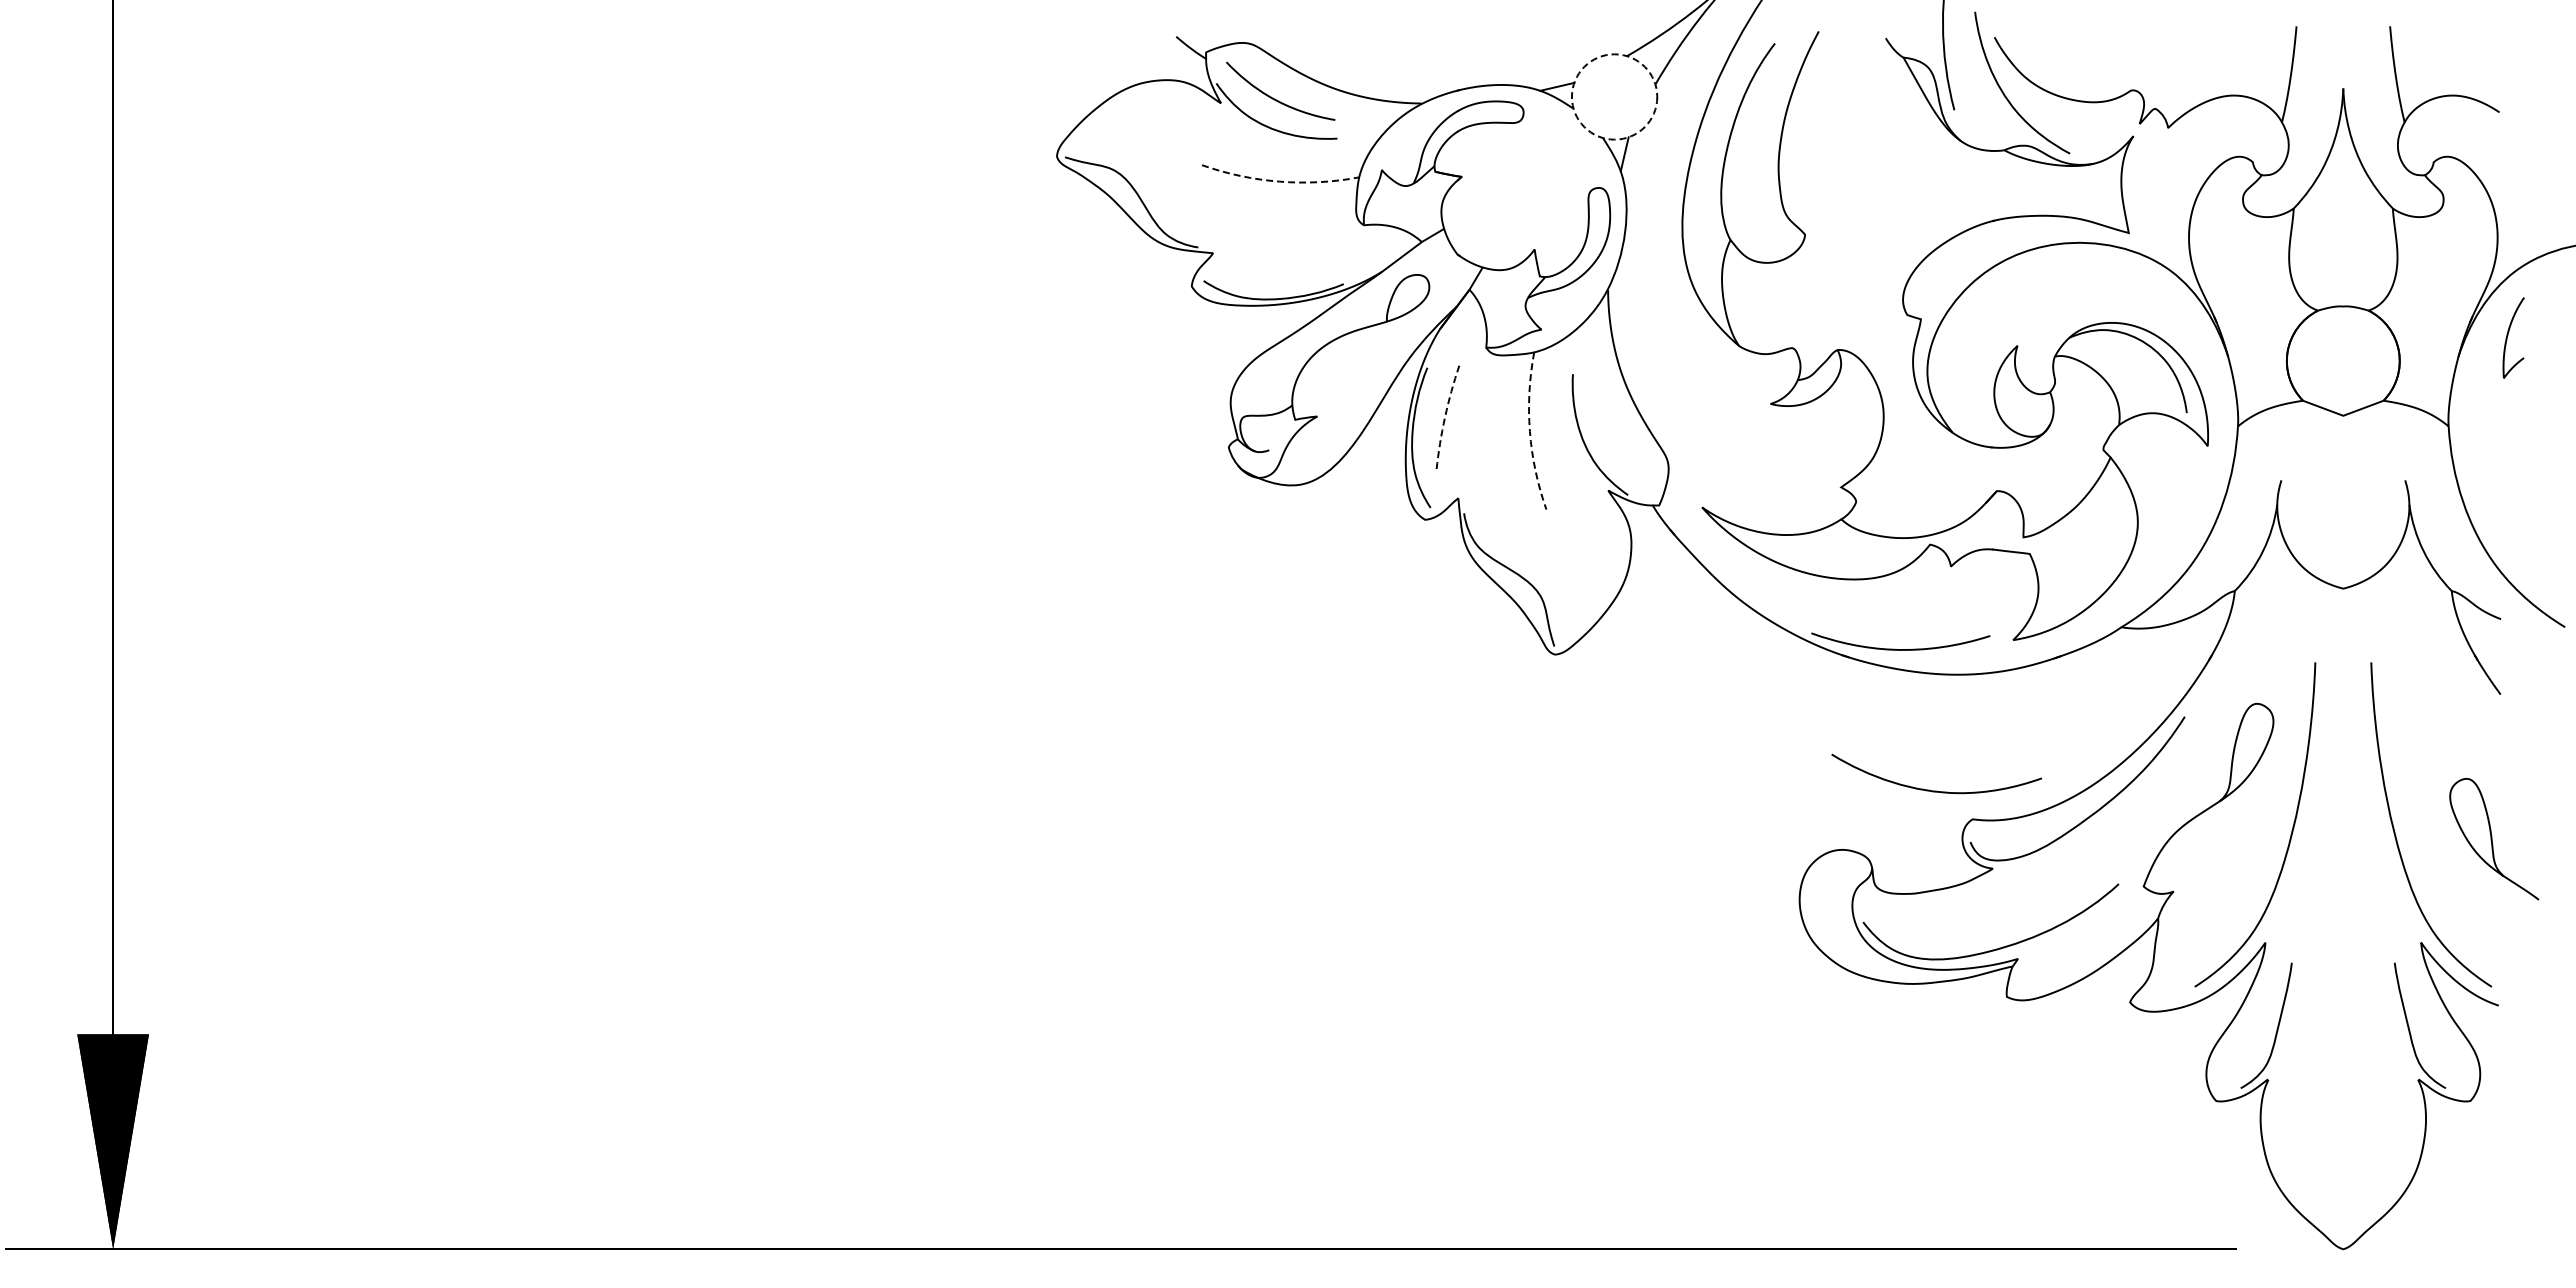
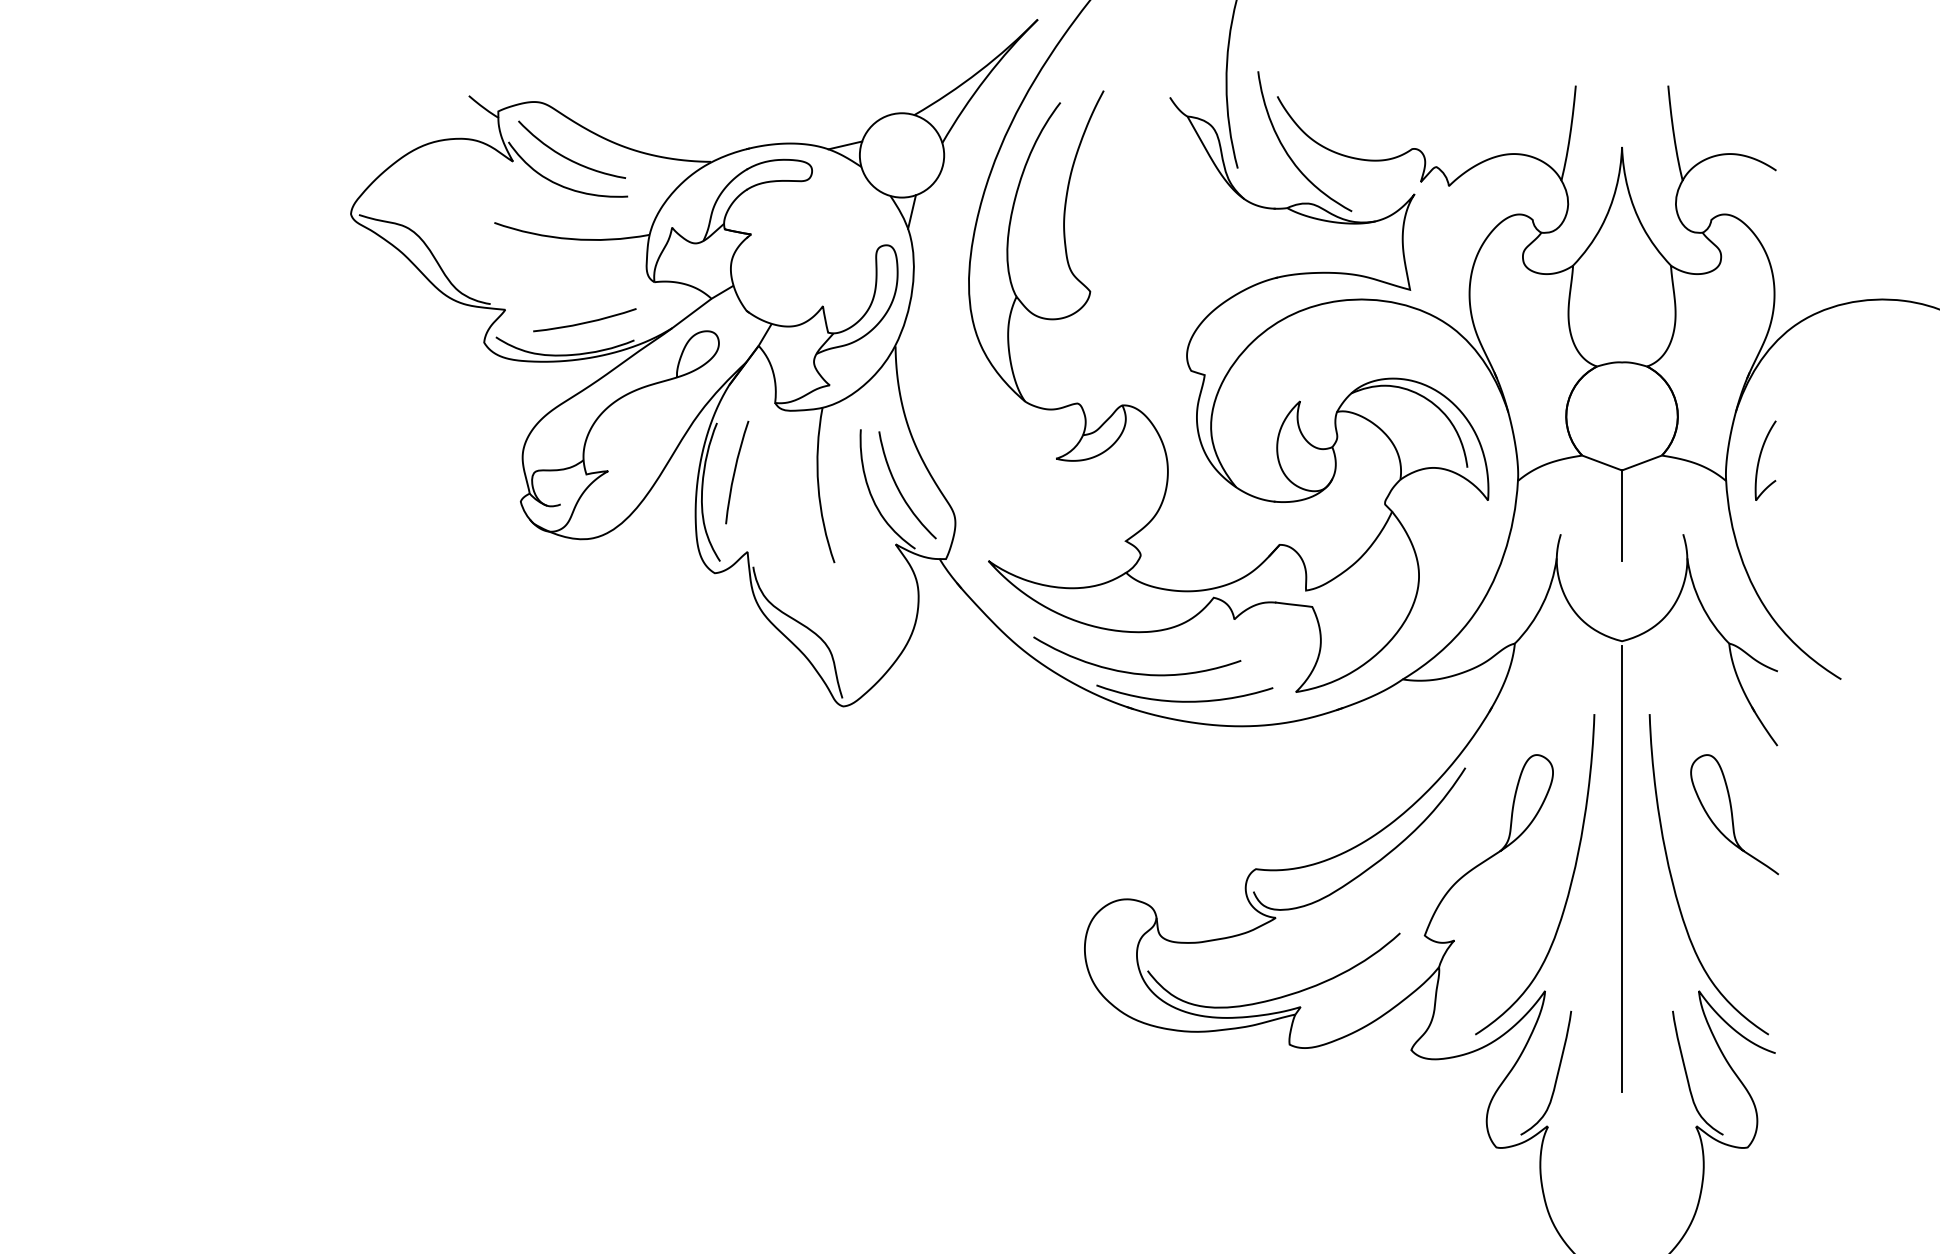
circle: (1614, 96) -> (901, 154), dashed -> solid
arc: (1279, 181) -> (570, 238), dashed -> solid
arc: (1293, 265) -> (584, 321), added
curve: (2508, 335) -> (1760, 458), moved
arc: (1445, 417) -> (734, 472), dashed -> solid
arc: (1529, 431) -> (817, 485), dashed -> solid
curve: (1611, 433) -> (898, 487), added
line: (2343, 461) -> (1622, 515), added
curve: (1936, 790) -> (1137, 672), moved
line: (2343, 819) -> (1622, 869), added
curve: (2492, 839) -> (1732, 814), moved

